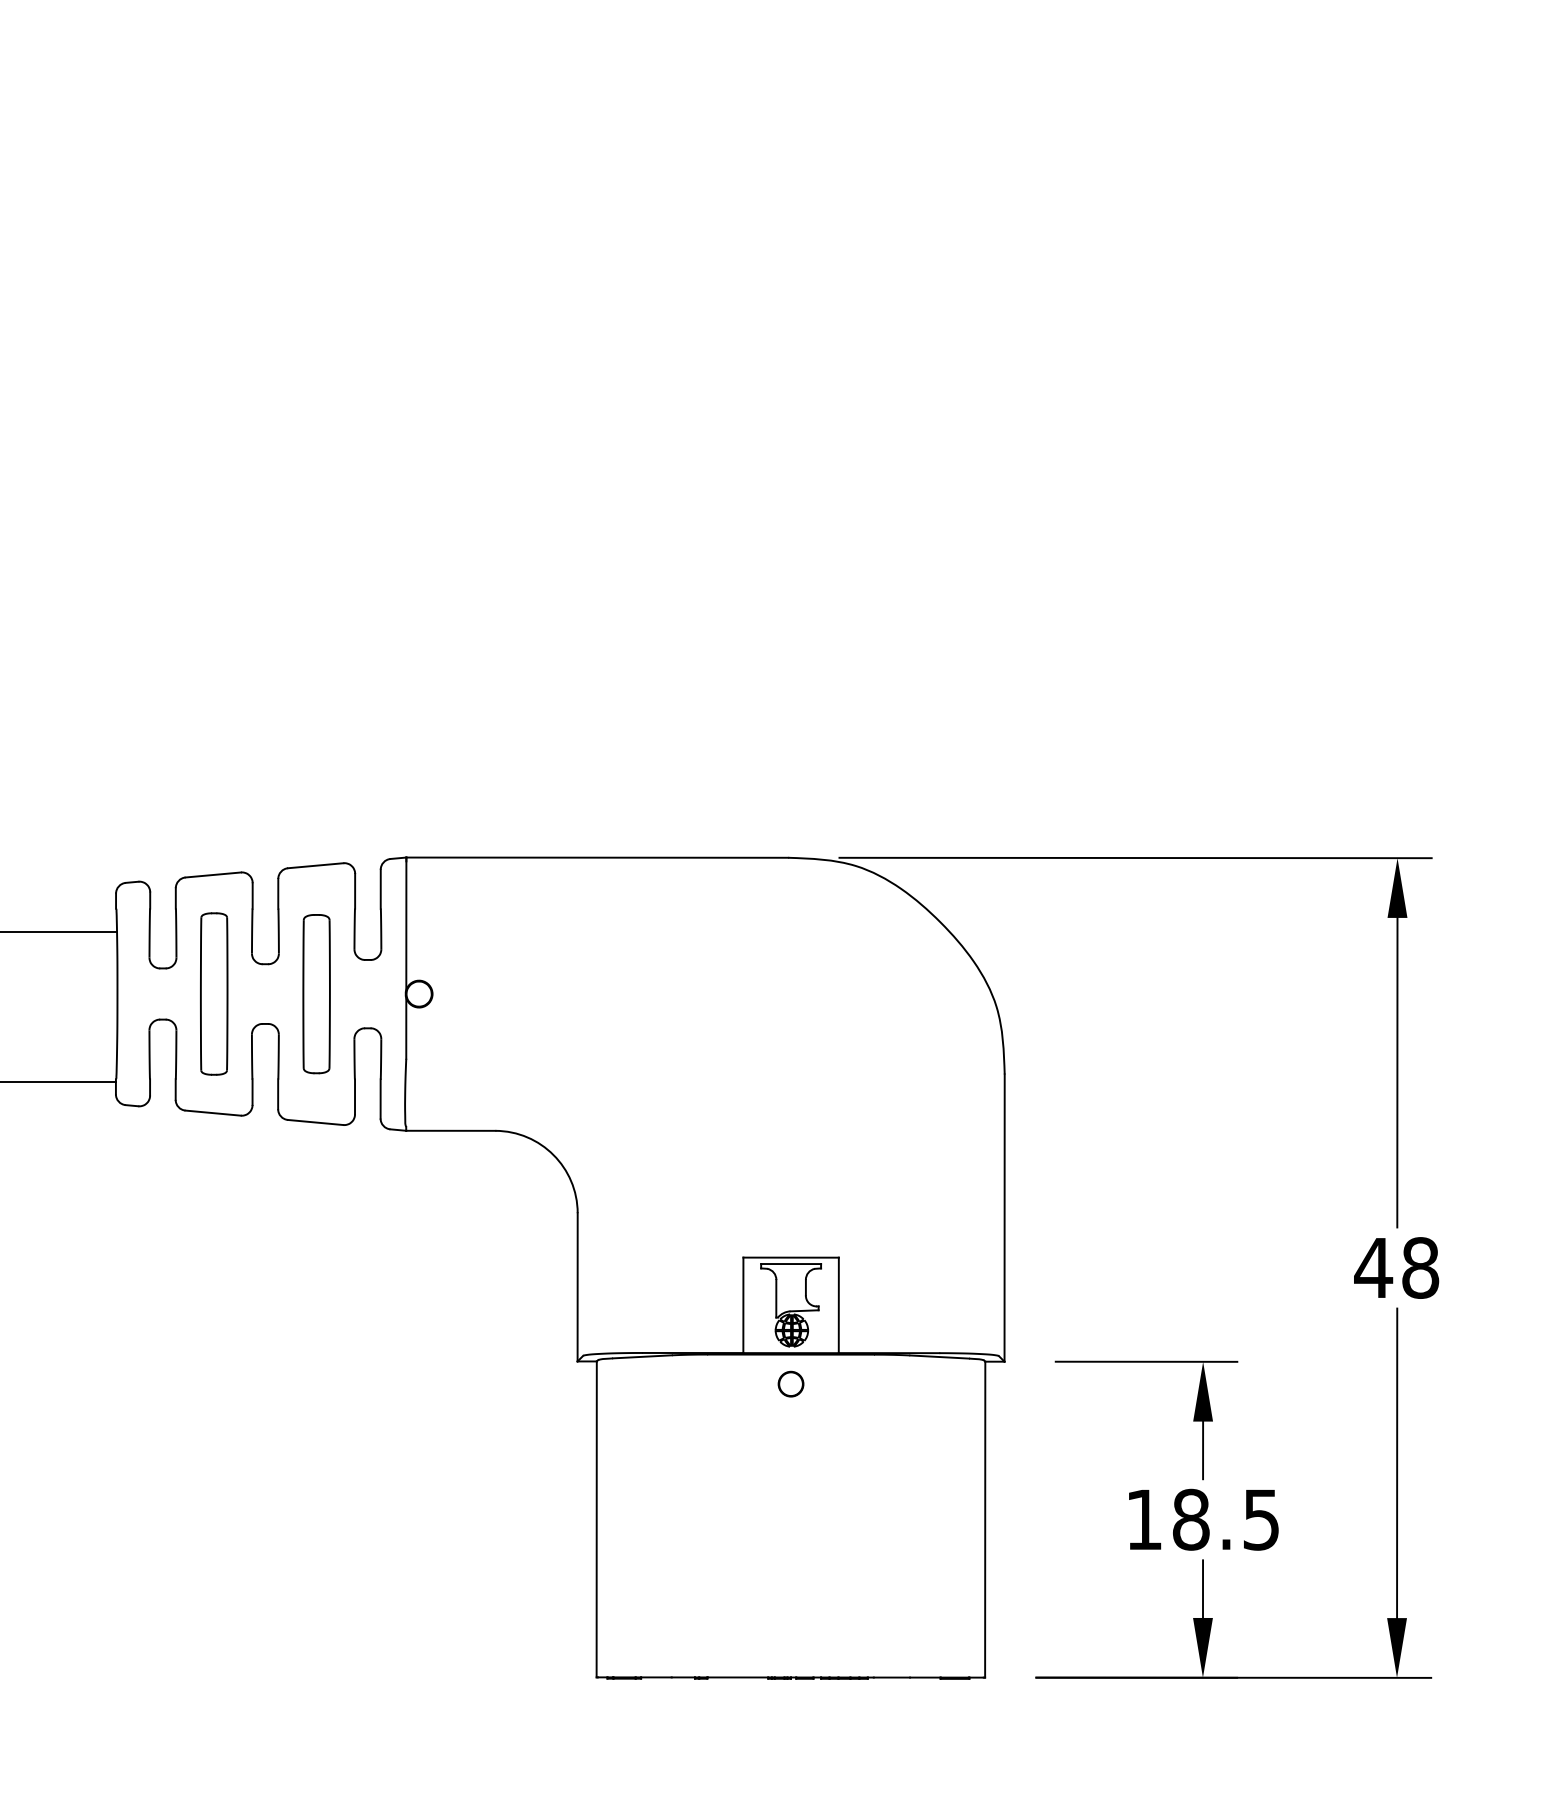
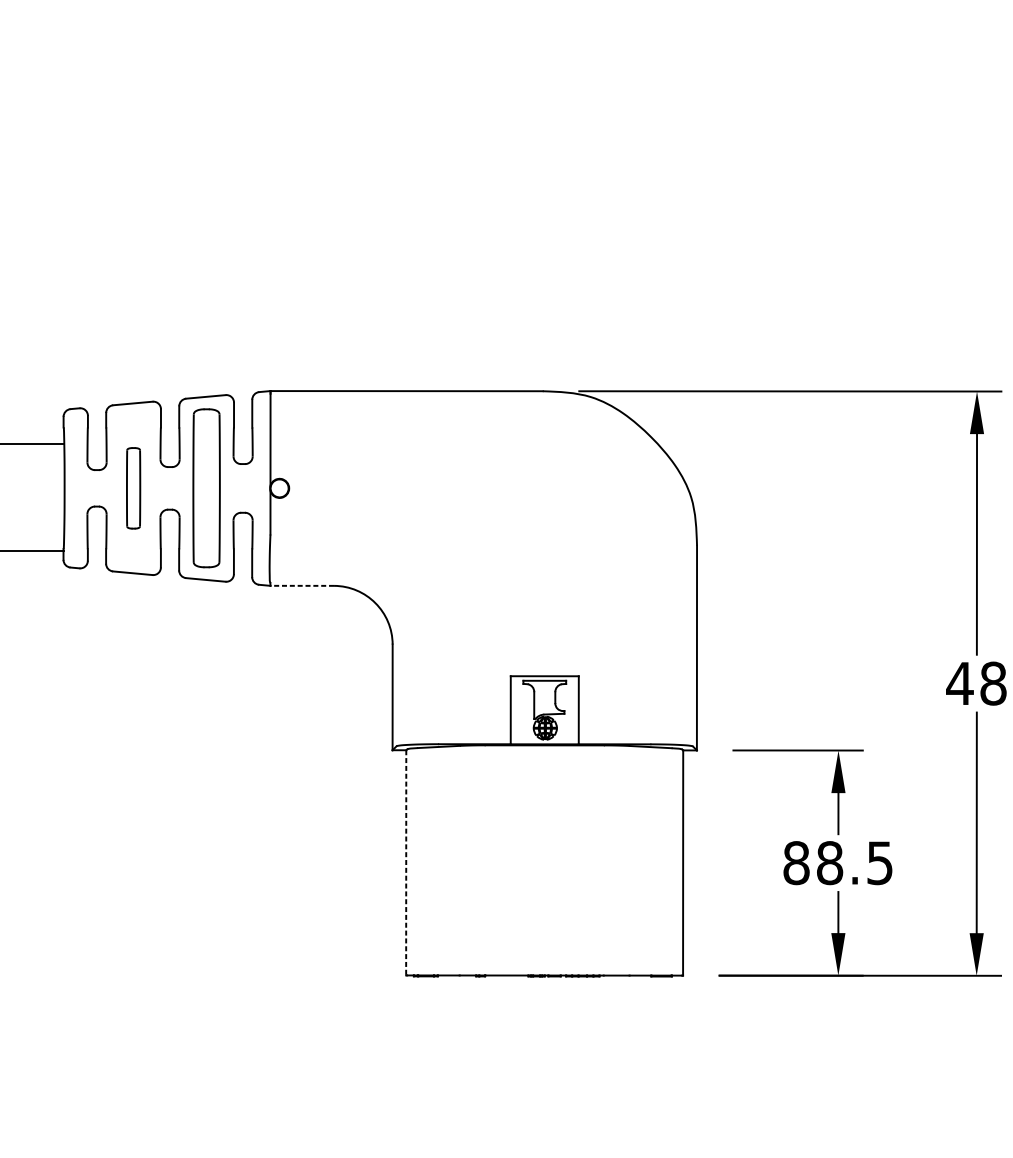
part: (214, 993) -> (133, 487), size x0.7
part: (316, 994) -> (206, 488), size x1.4
line: (450, 1130) -> (301, 585), solid -> dashed
part: (790, 1383) -> (544, 765), removed
line: (596, 1519) -> (406, 862), solid -> dashed
text: (1144, 1519) -> (796, 862), 18.5 -> 88.5

